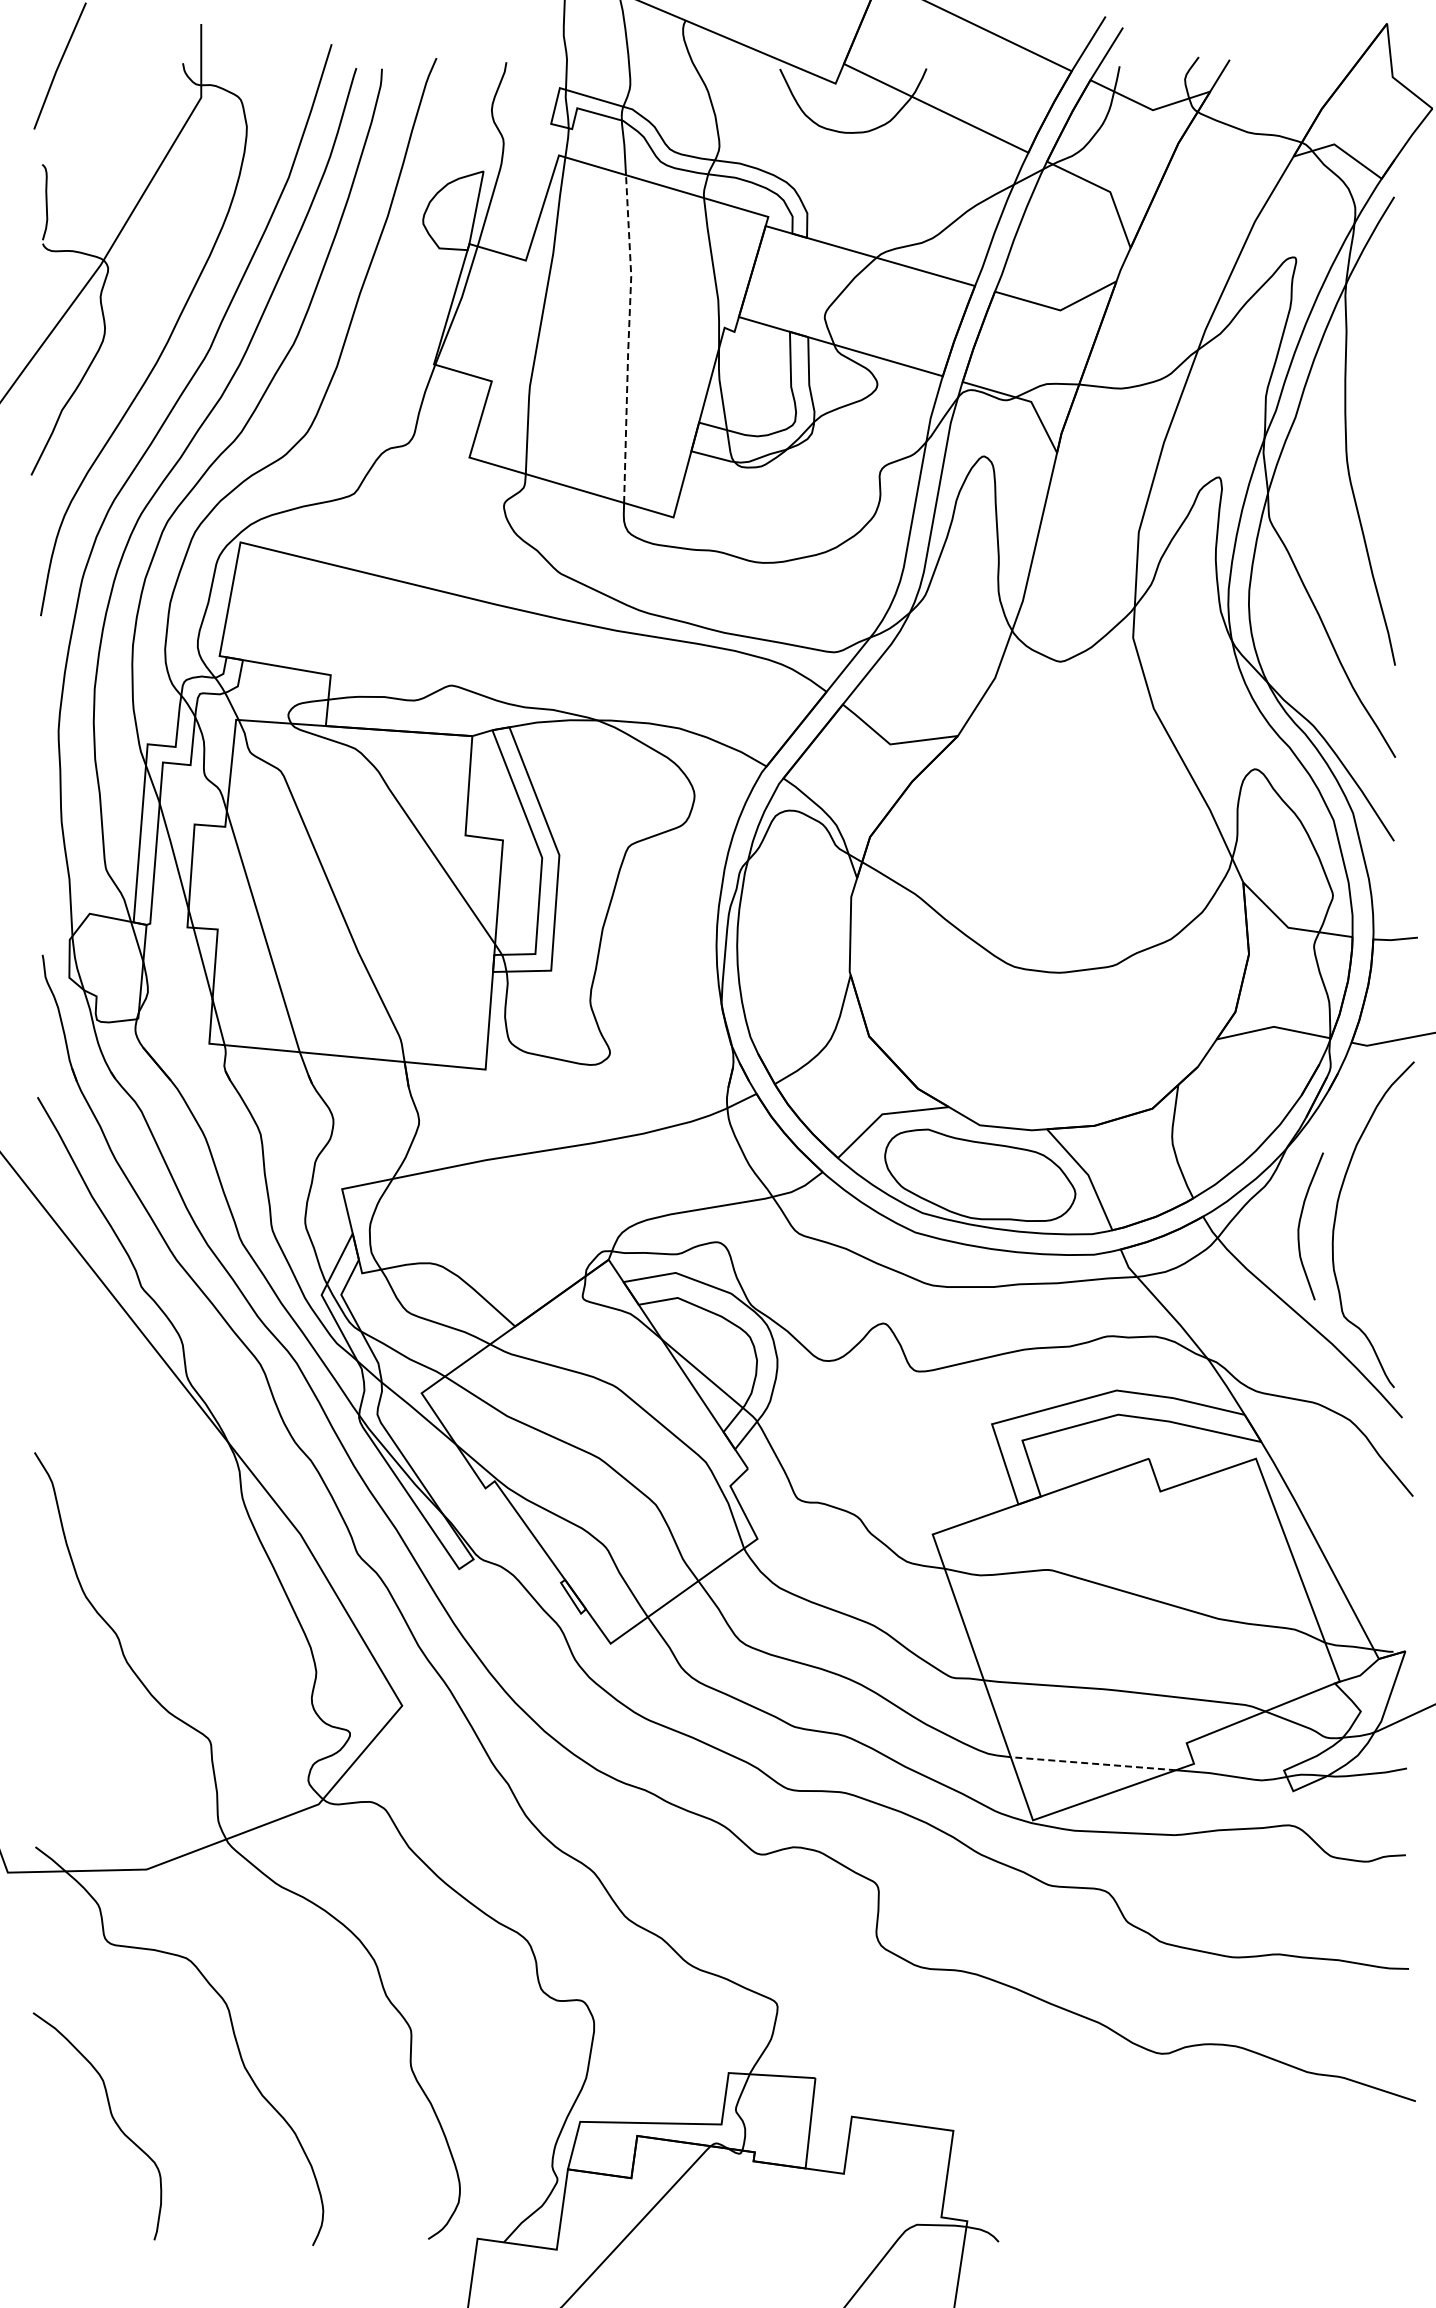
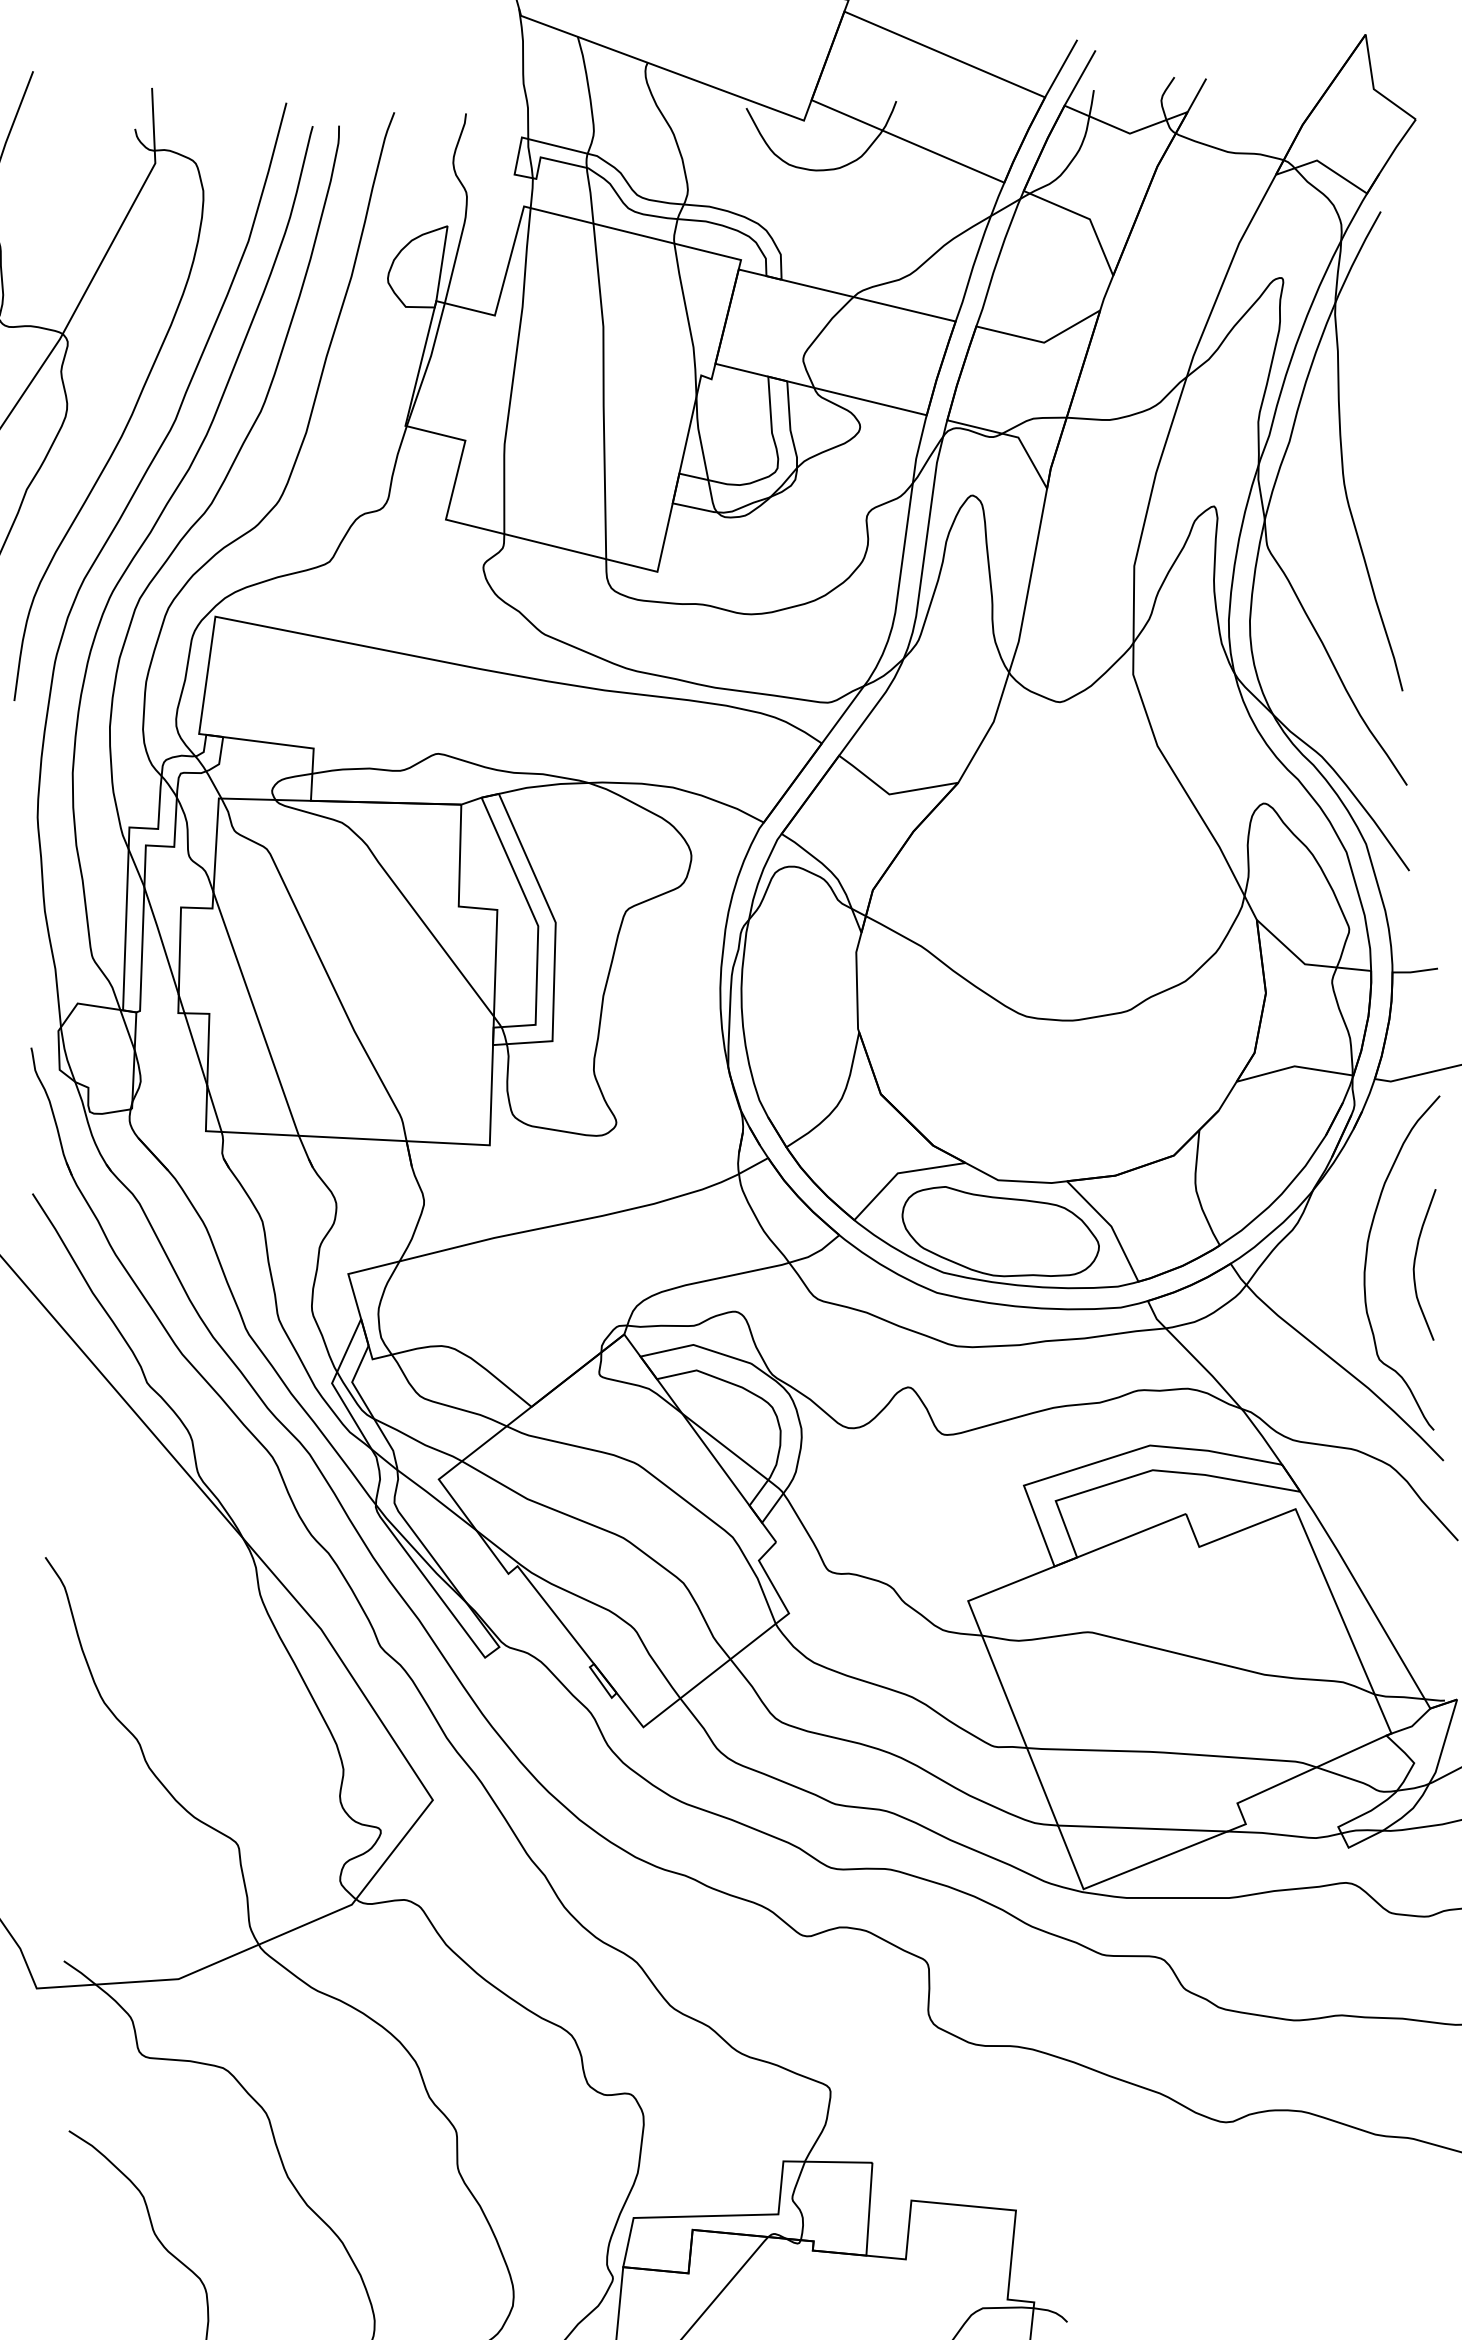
line: (628, 338) -> (603, 390), dashed -> solid
curve: (1300, 1224) -> (1415, 1263), moved
line: (1093, 1763) -> (1142, 1828), dashed -> solid

